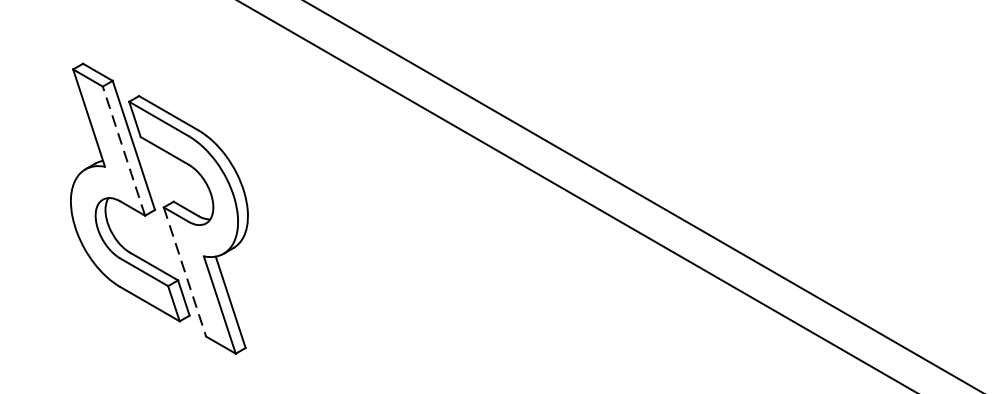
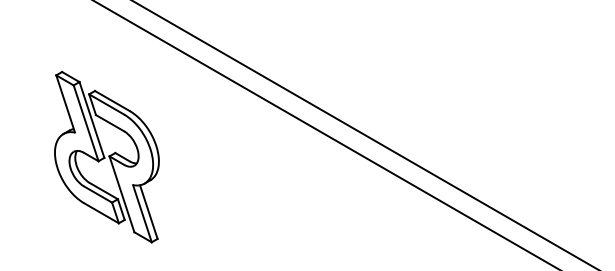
line: (124, 151) -> (86, 123), dashed -> solid
line: (184, 272) -> (121, 194), dashed -> solid

